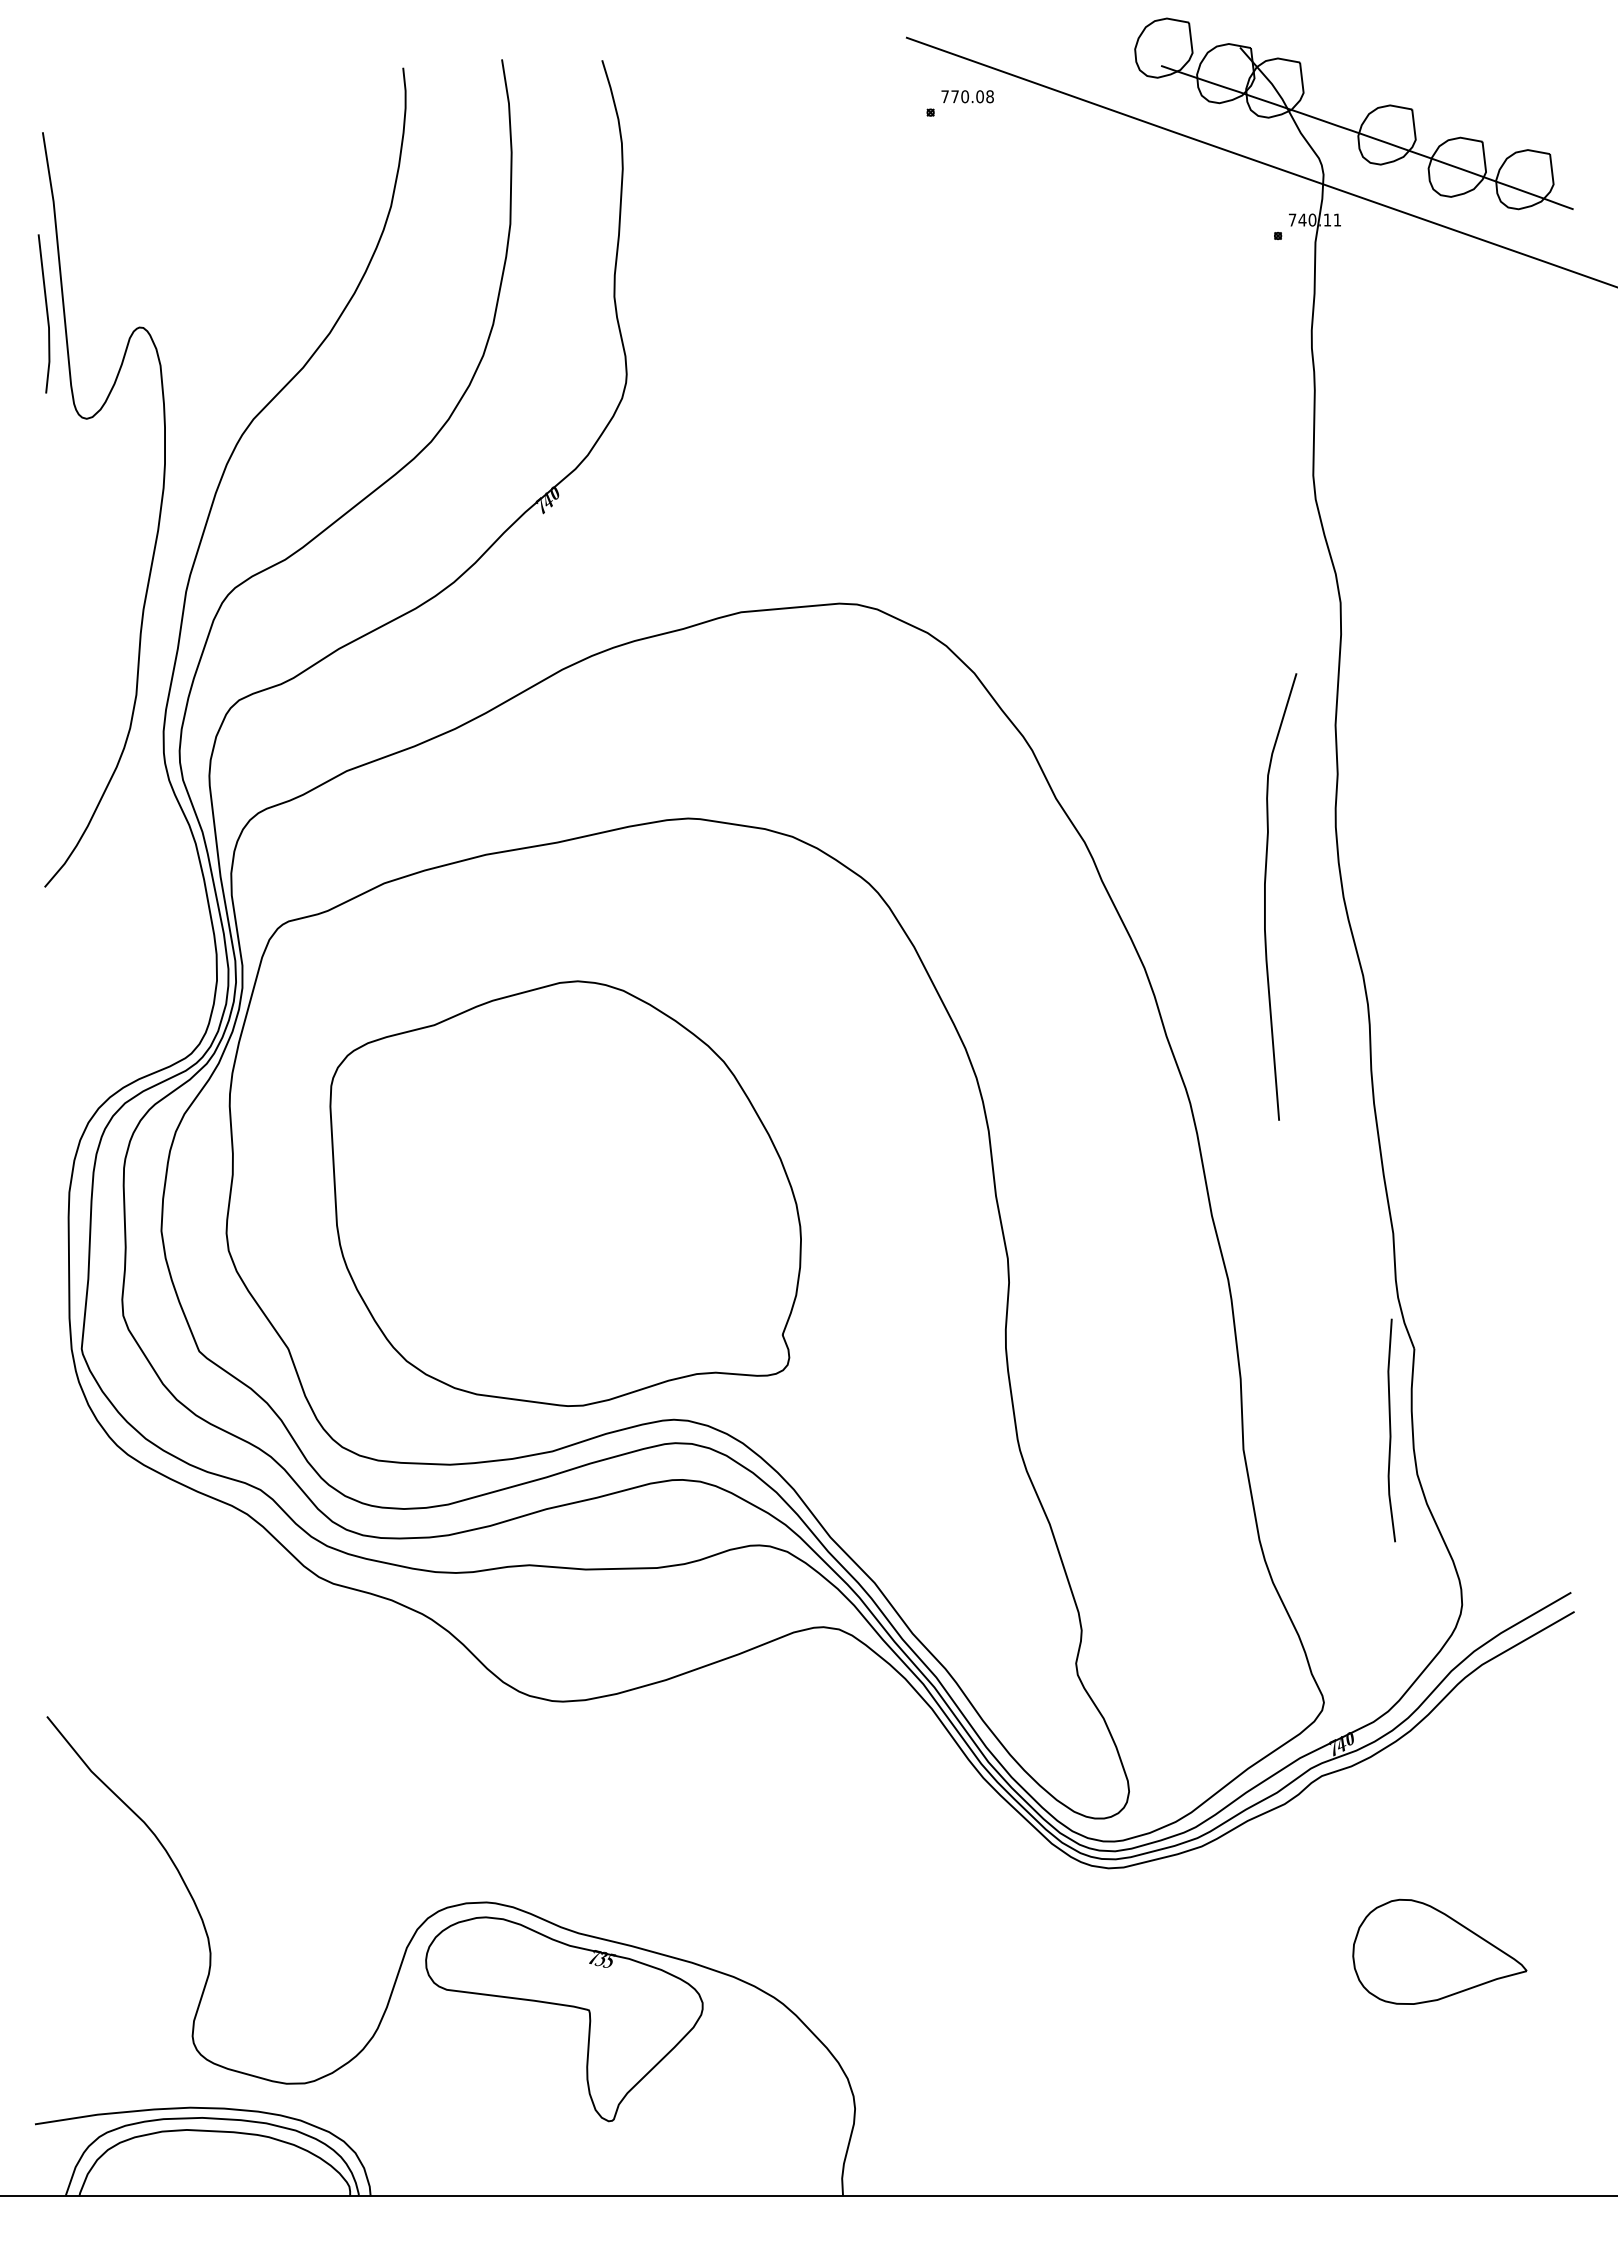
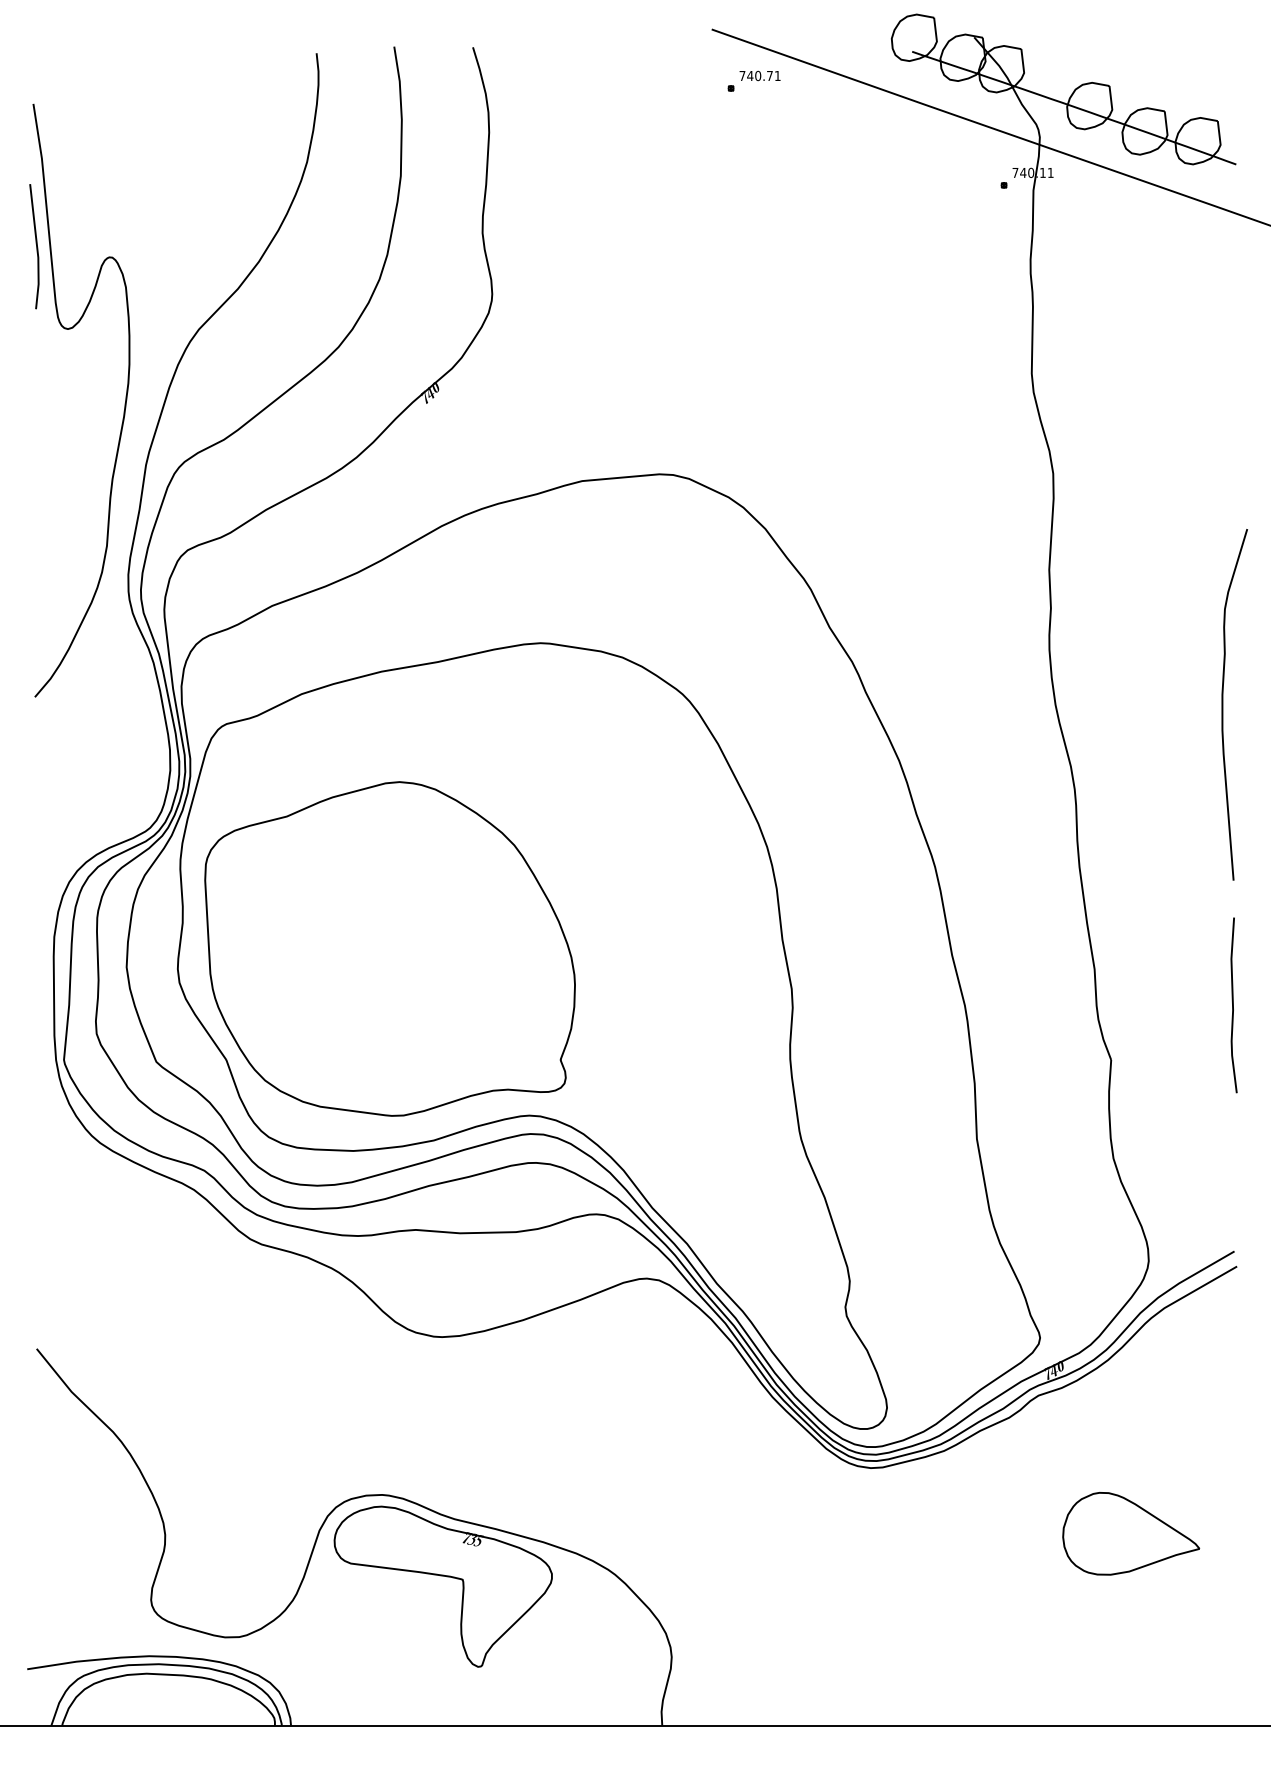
text: (972, 96) -> (763, 75), 770.08 -> 740.71
curve: (1265, 896) -> (1222, 704), moved
part: (565, 1193) -> (389, 948), moved
curve: (1391, 1430) -> (1233, 1005), moved

